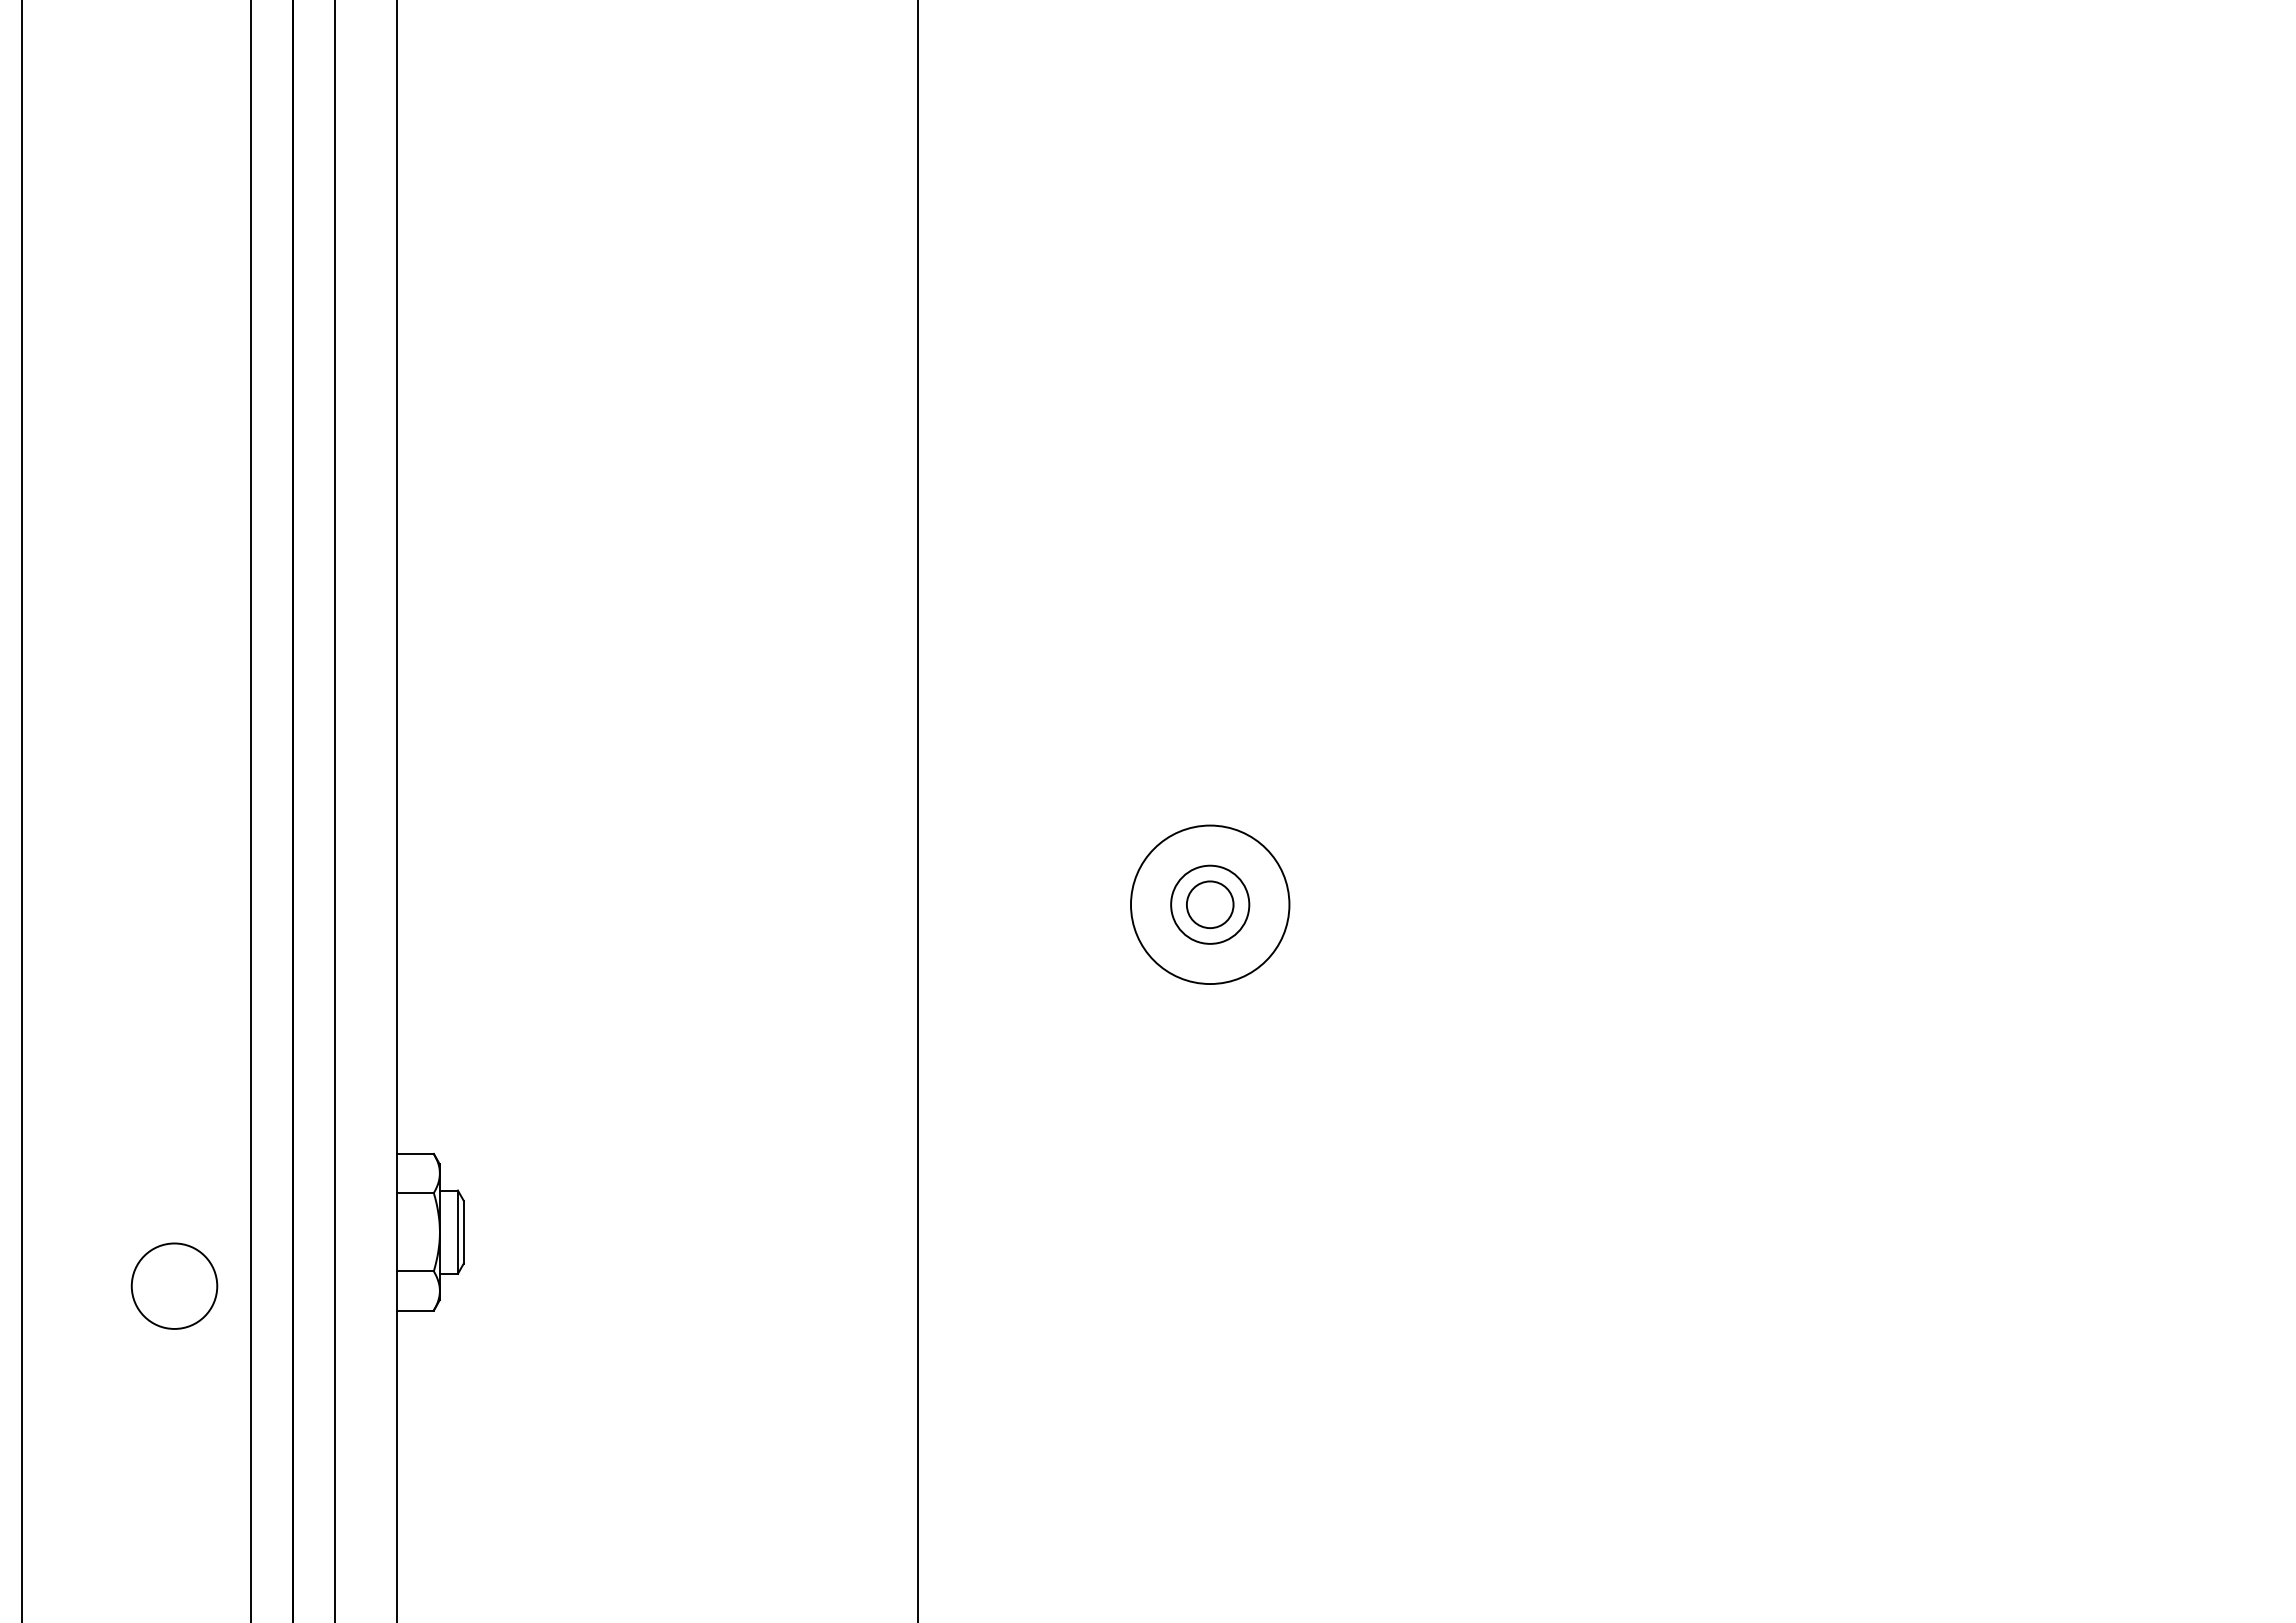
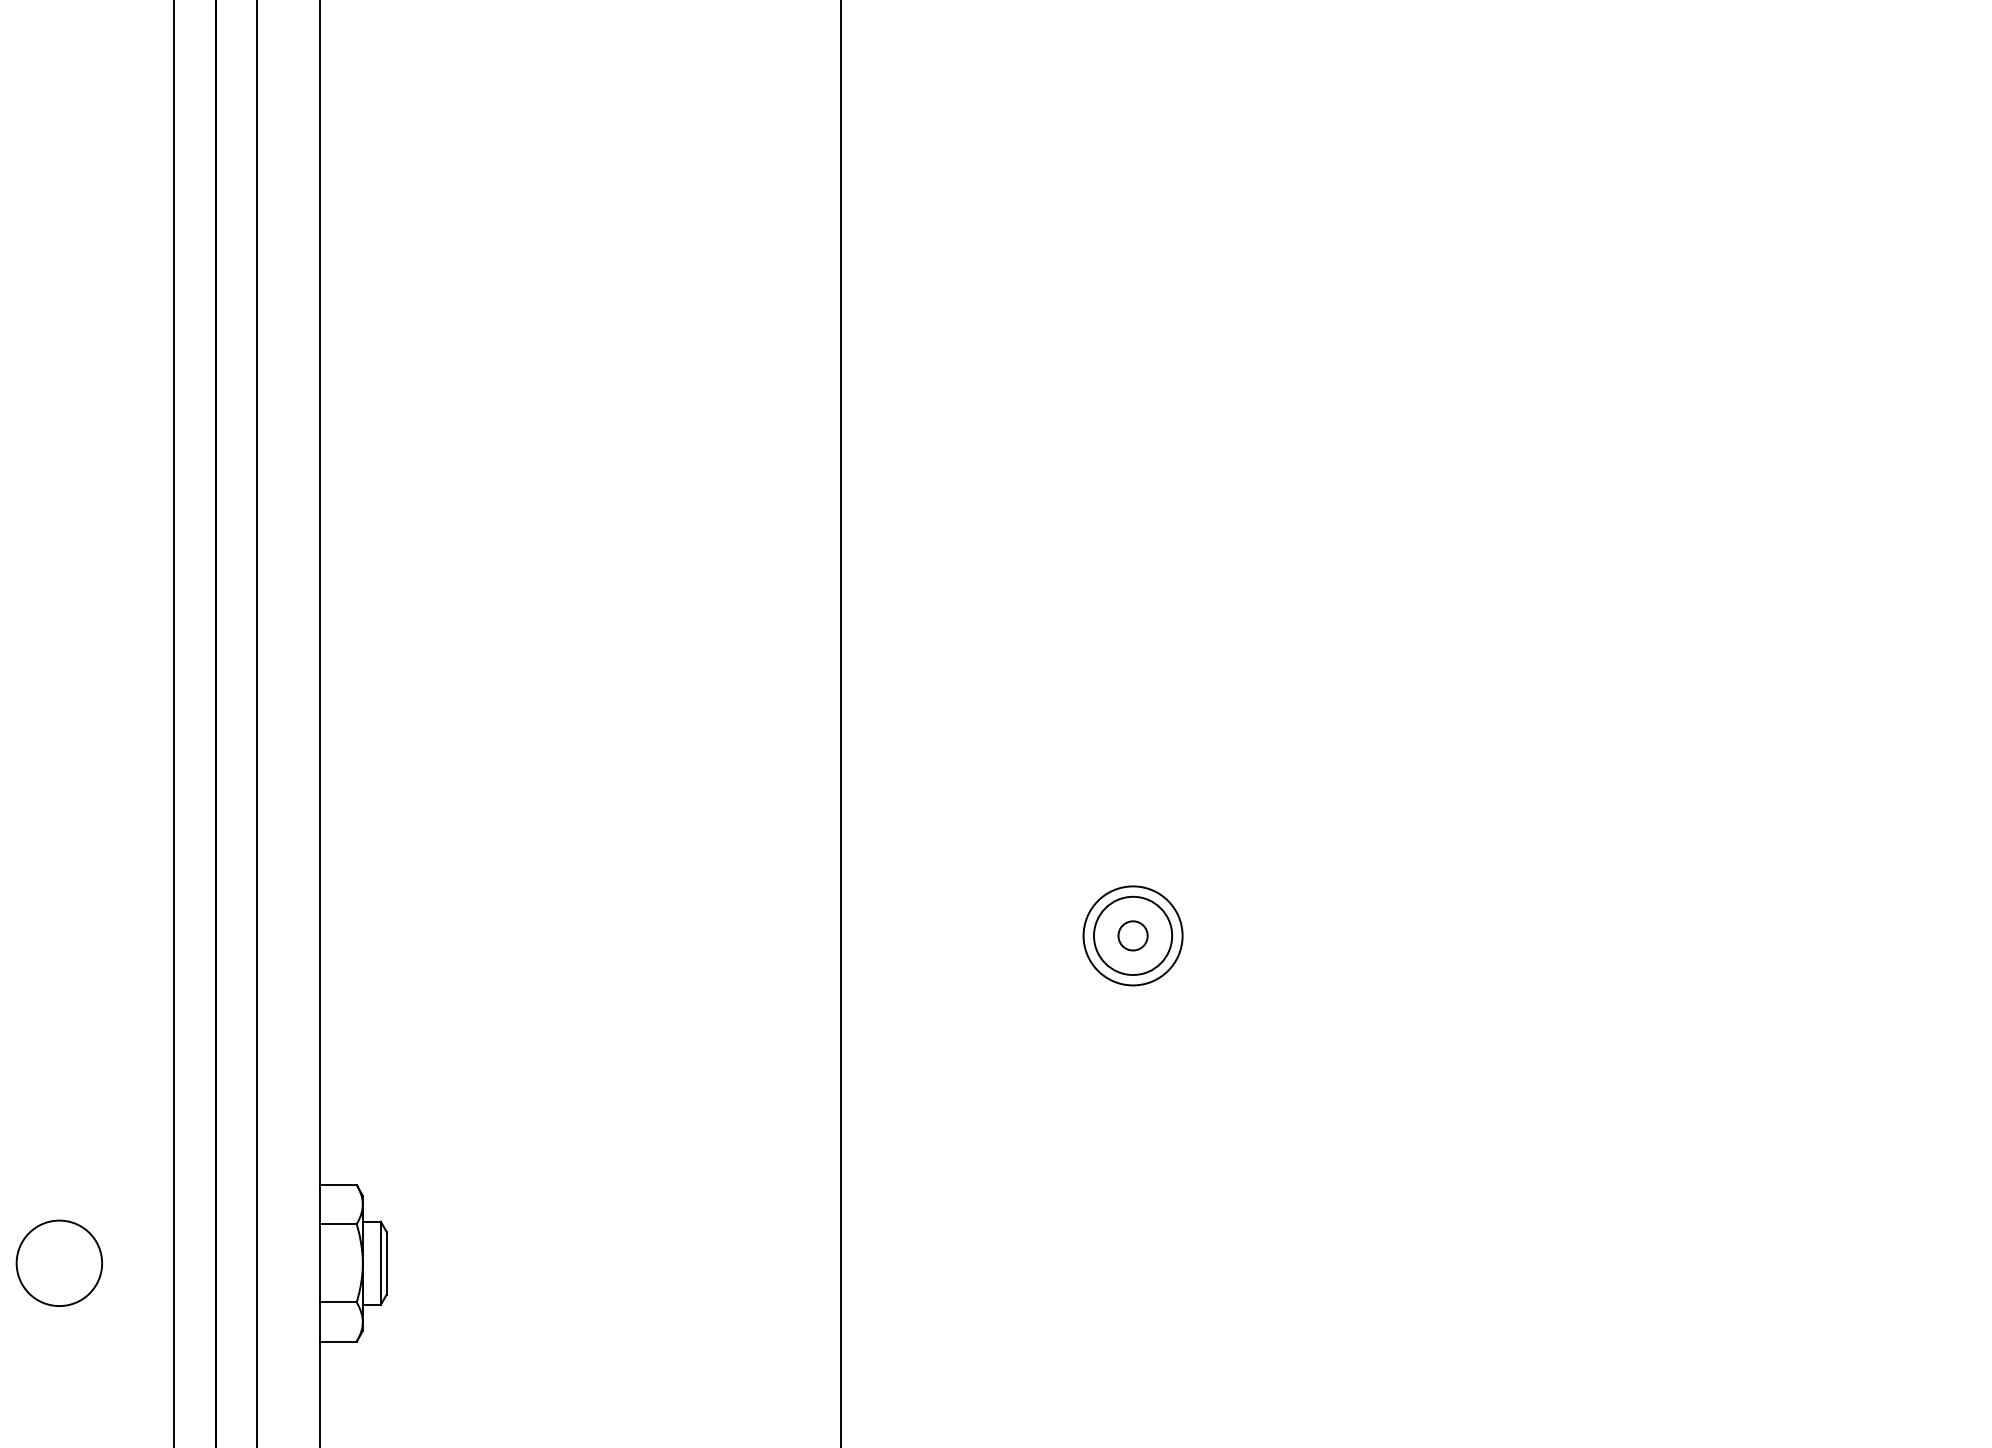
circle: (1209, 904) -> (1132, 935), size x0.62
circle: (1209, 904) -> (1132, 935), size x0.62
circle: (174, 1285) -> (59, 1262), moved

